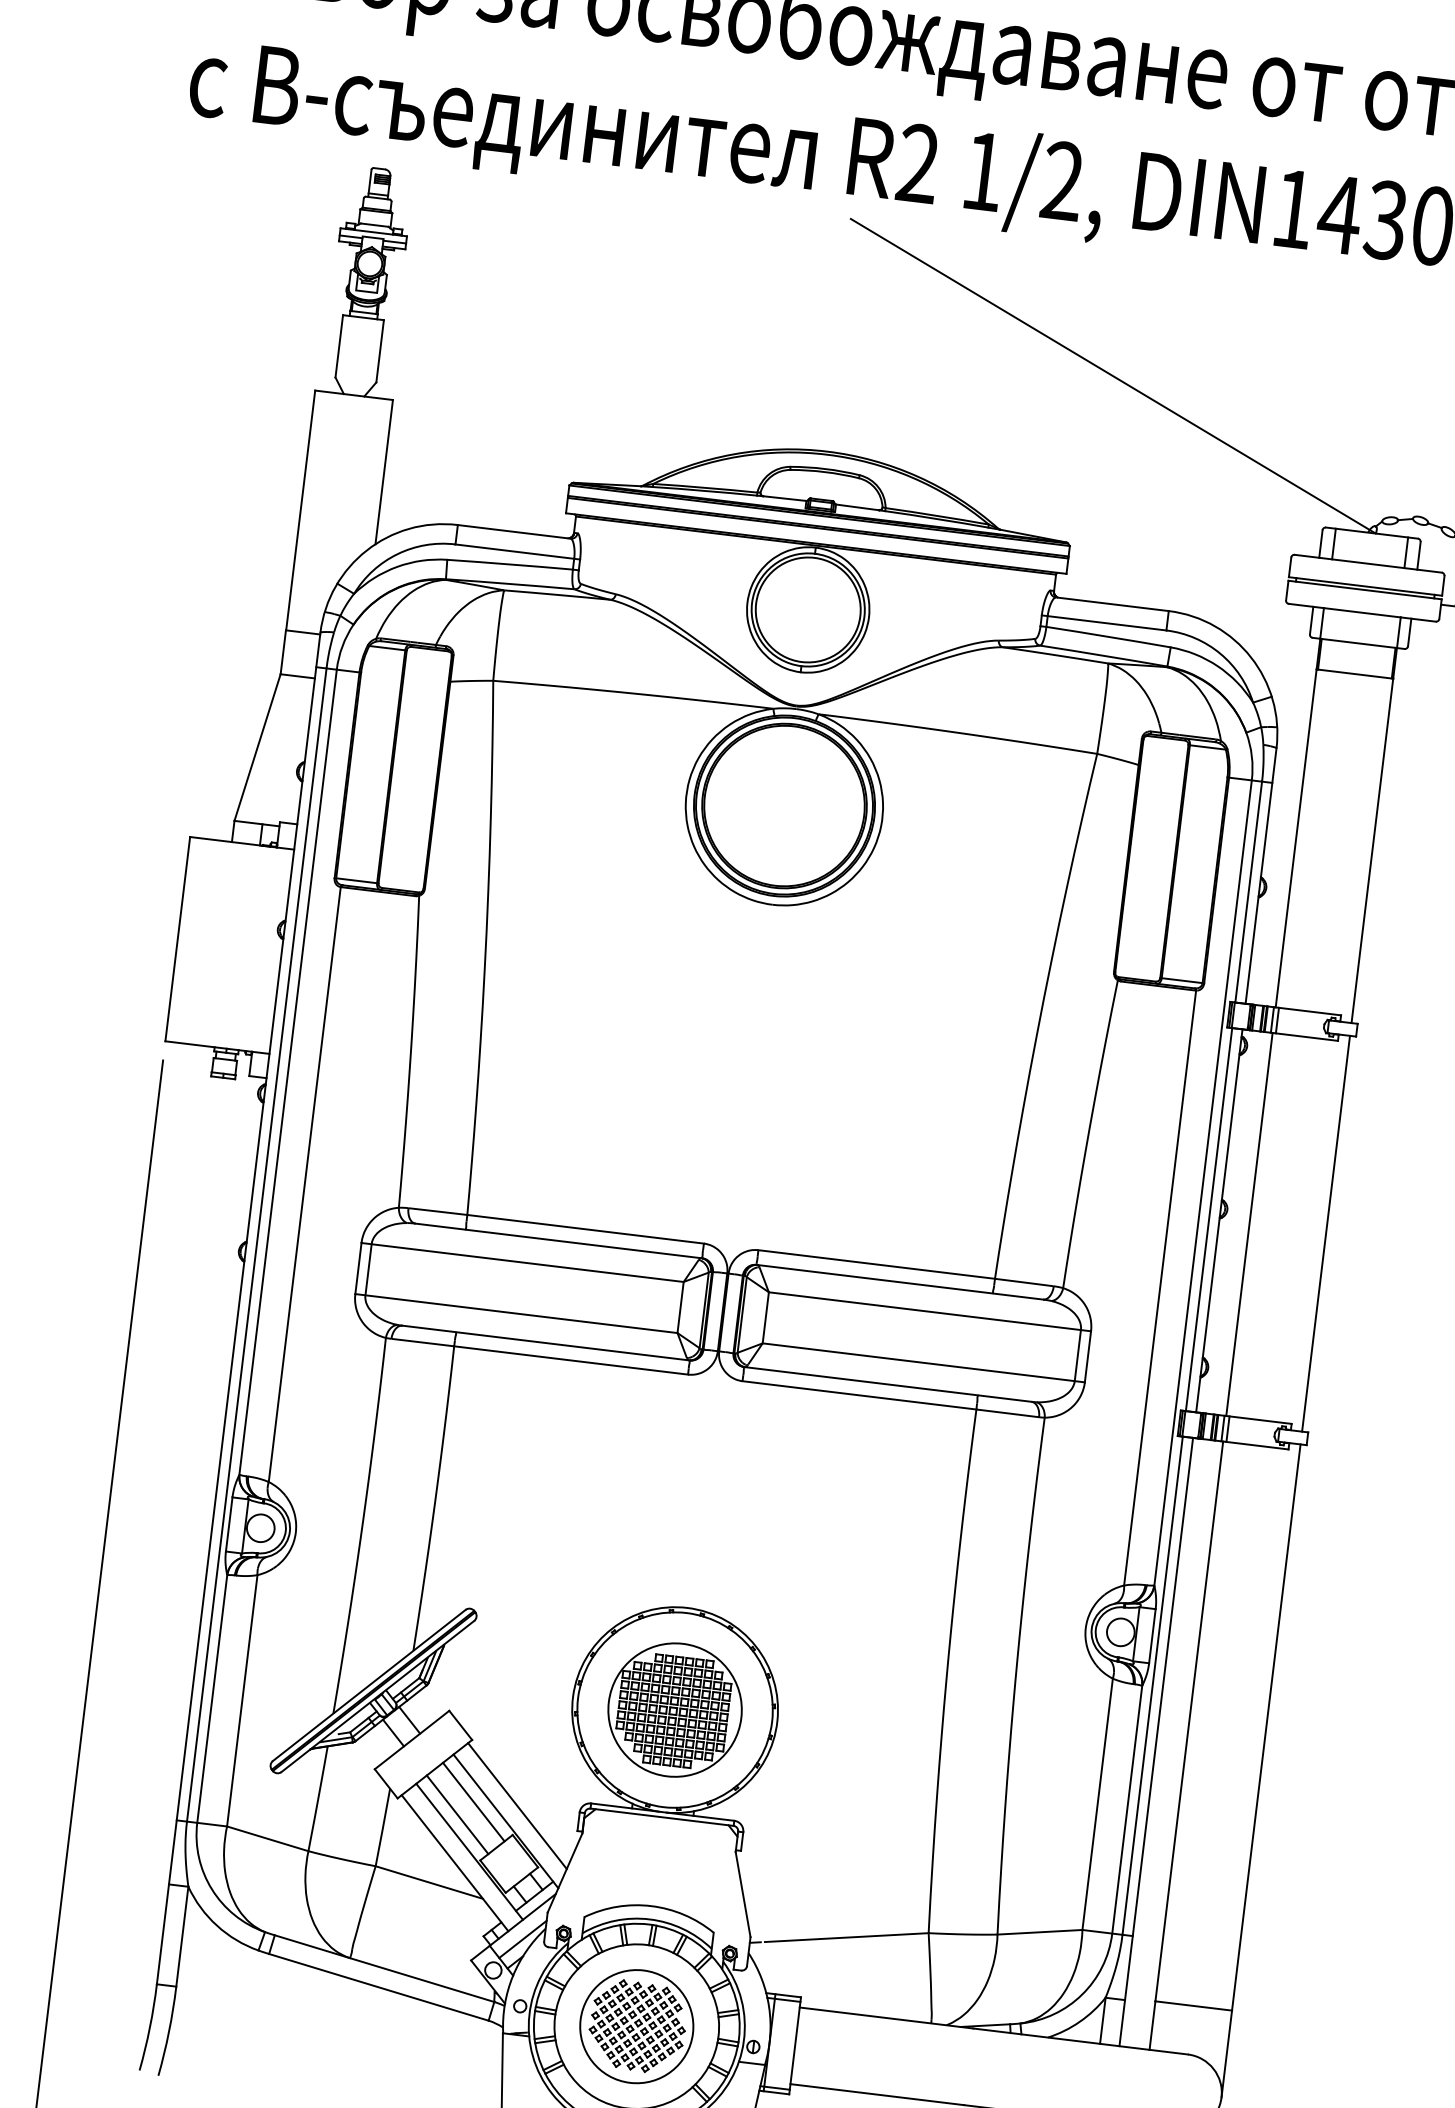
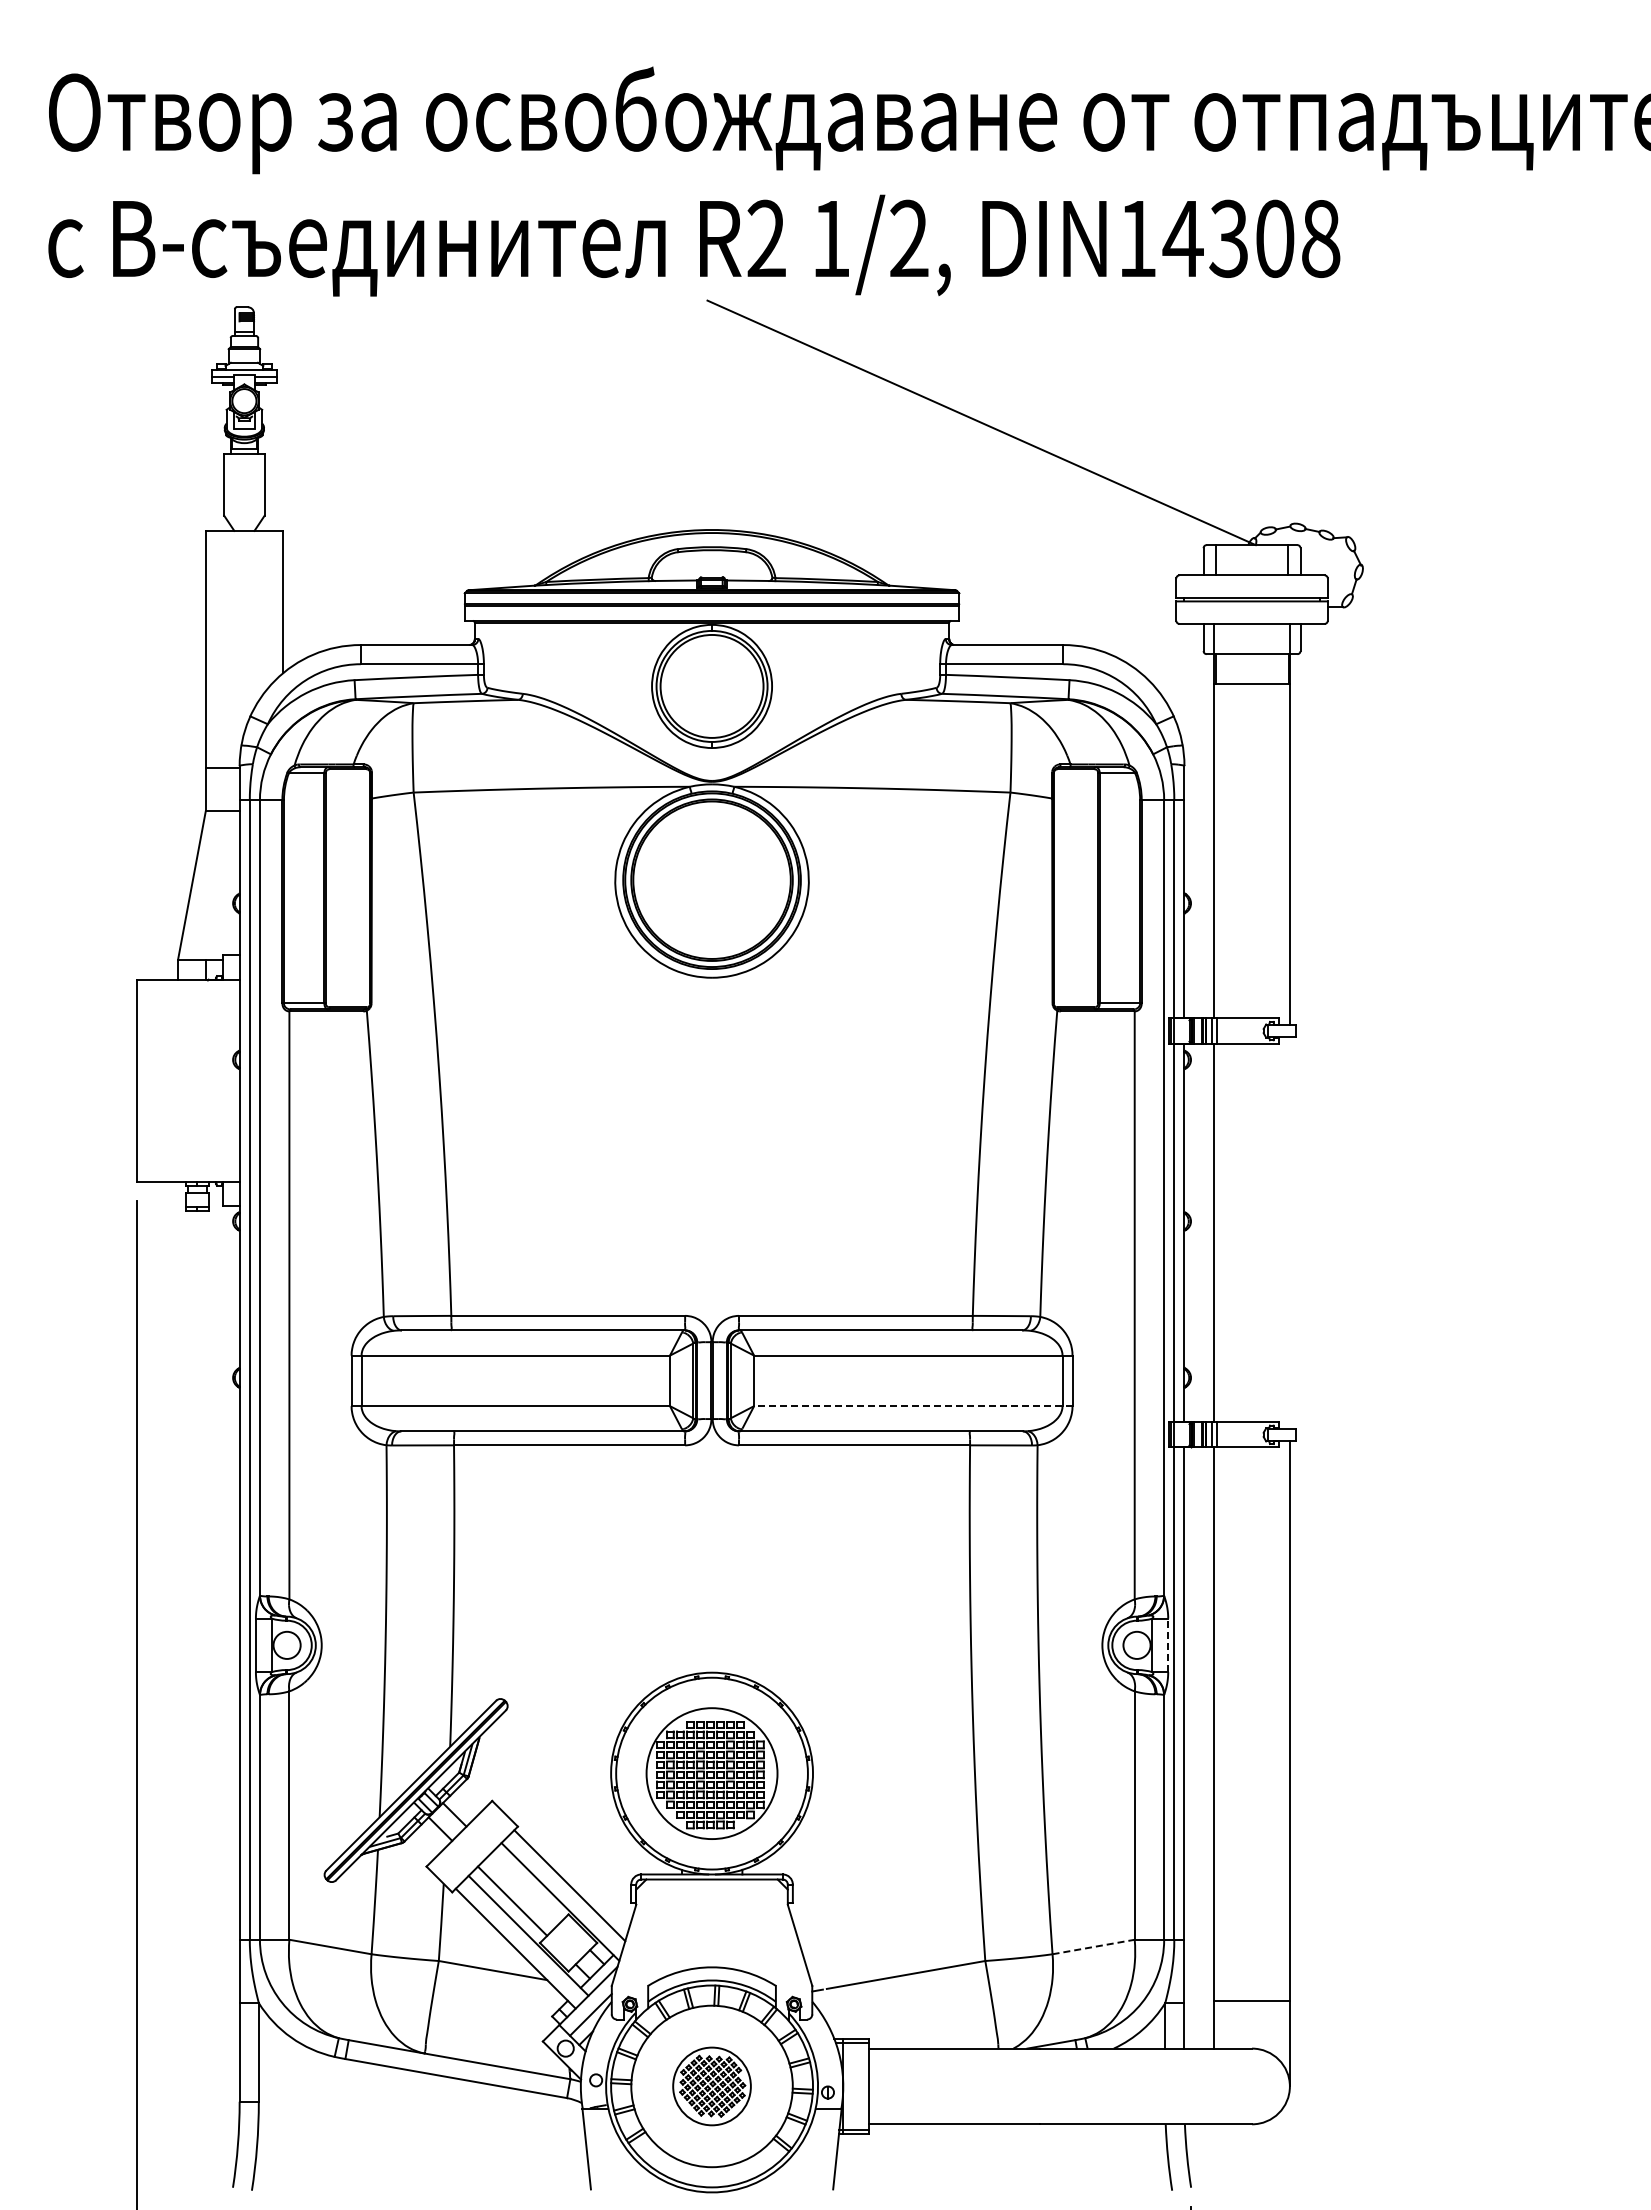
line: (1325, 1233) -> (1289, 1232), removed
line: (922, 1363) -> (912, 1406), solid -> dashed
line: (1152, 1636) -> (1168, 1645), solid -> dashed
line: (473, 1801) -> (526, 1886), removed
line: (1039, 1932) -> (1093, 1947), solid -> dashed
part: (636, 2026) -> (711, 2086), size x0.7

